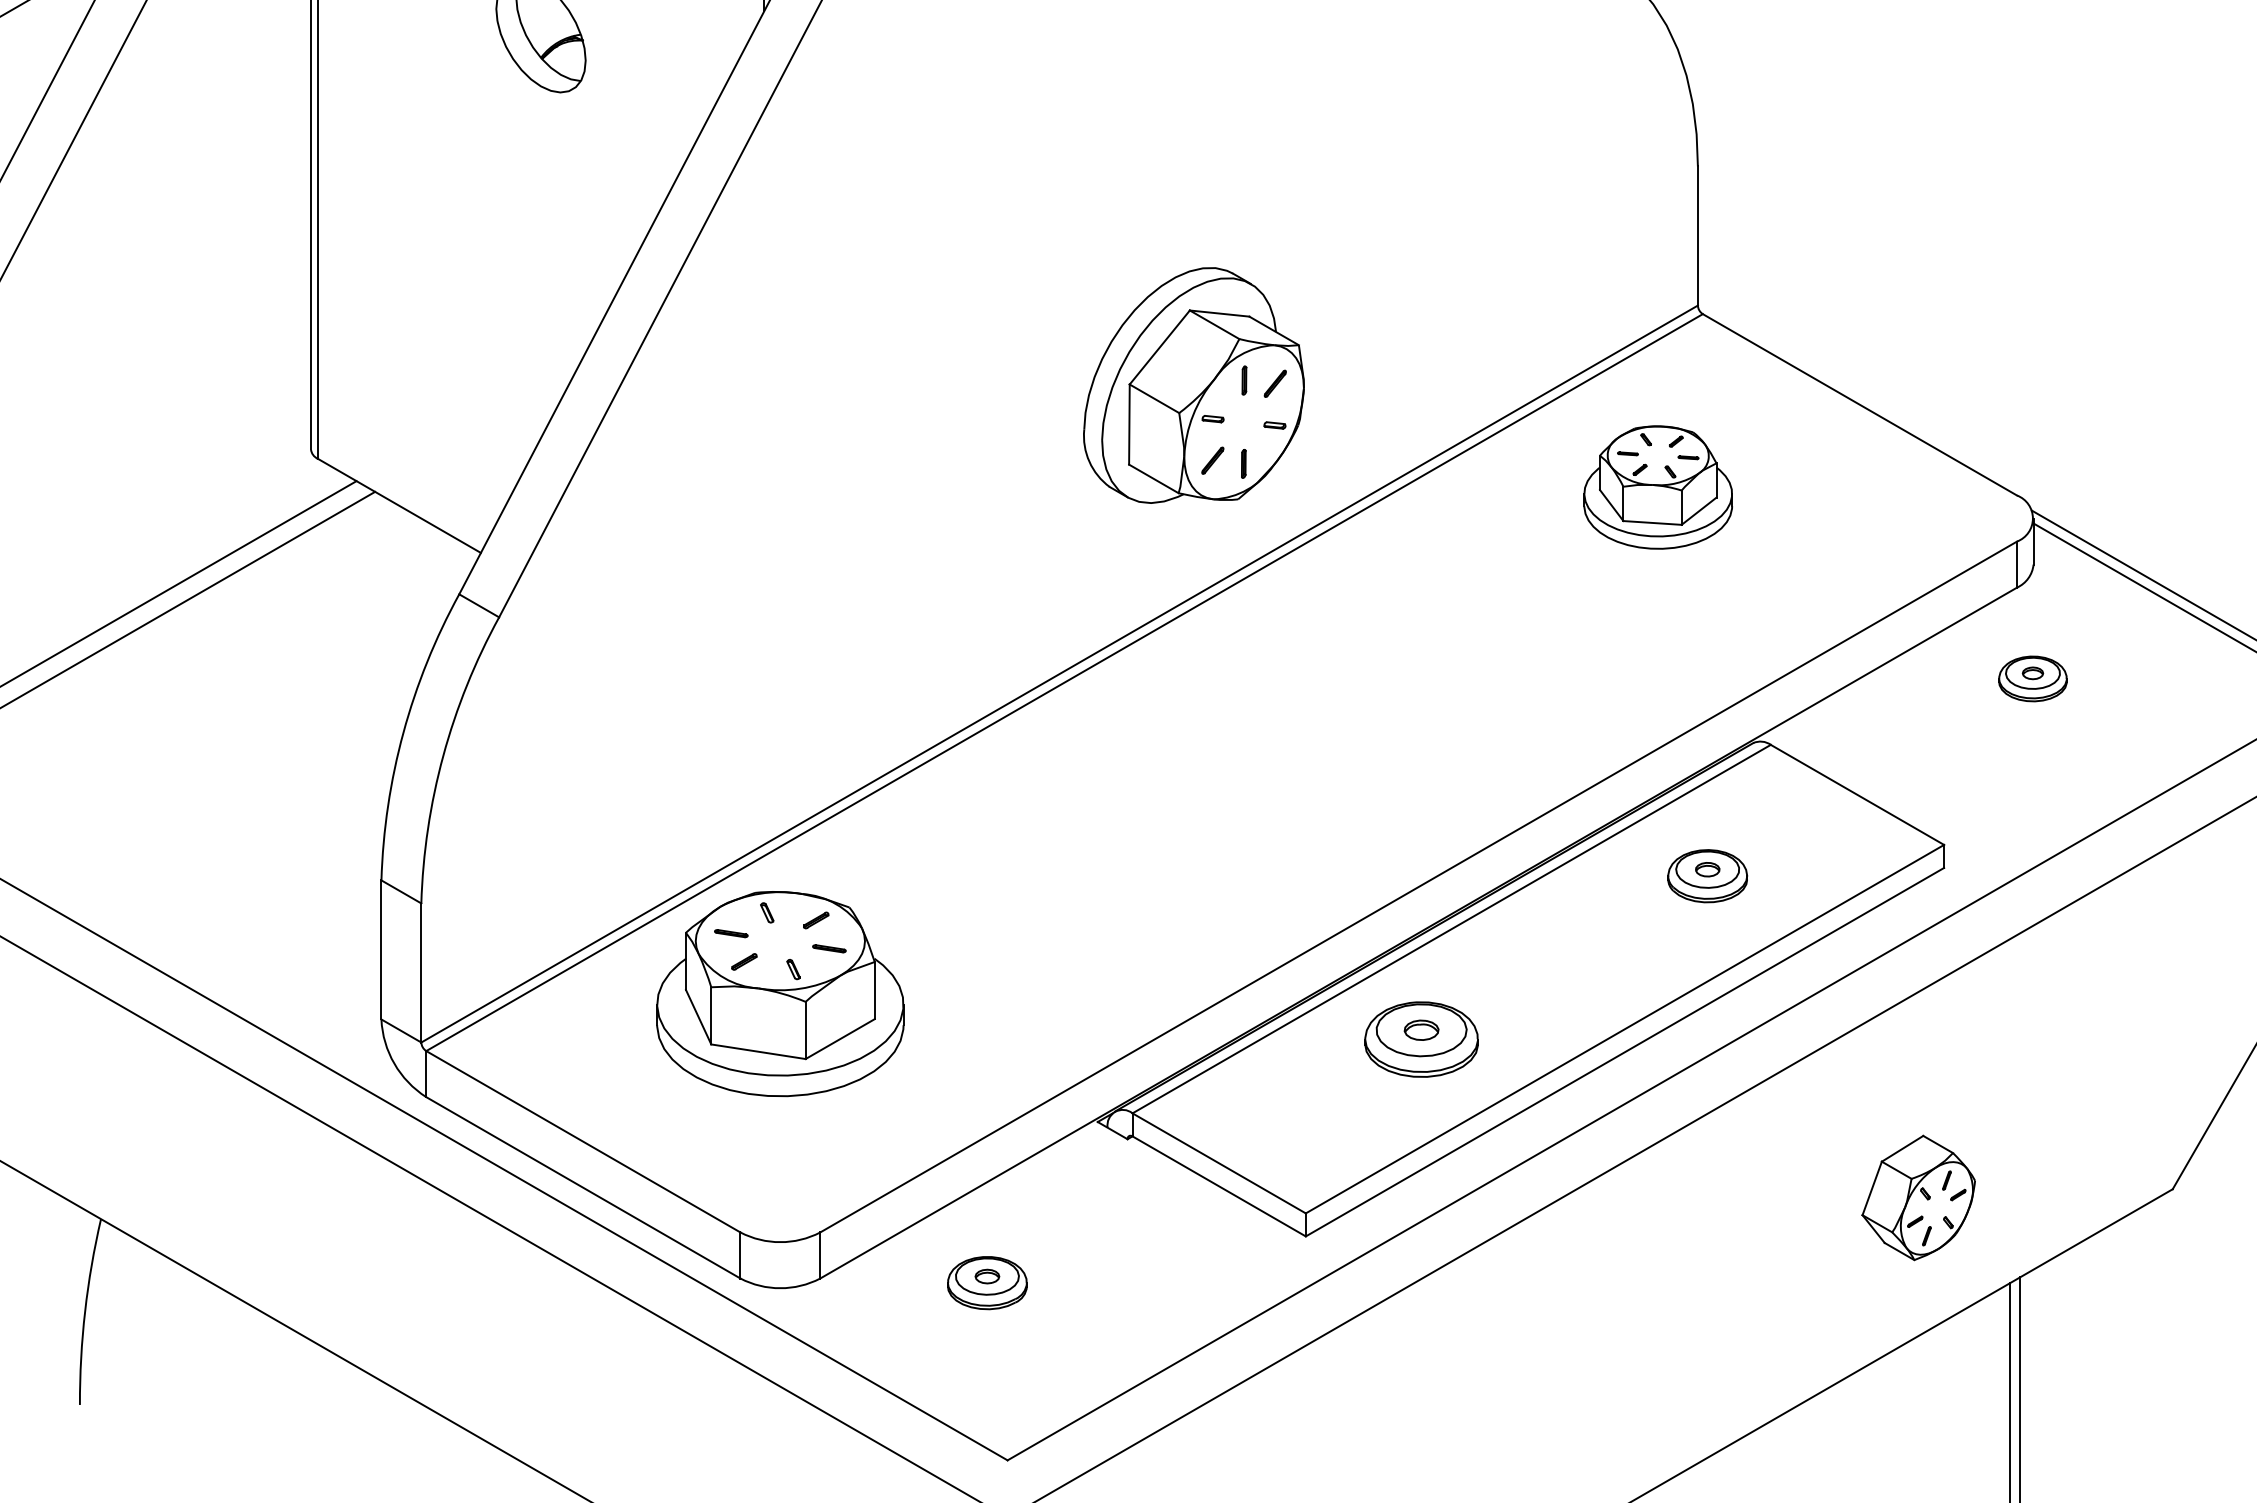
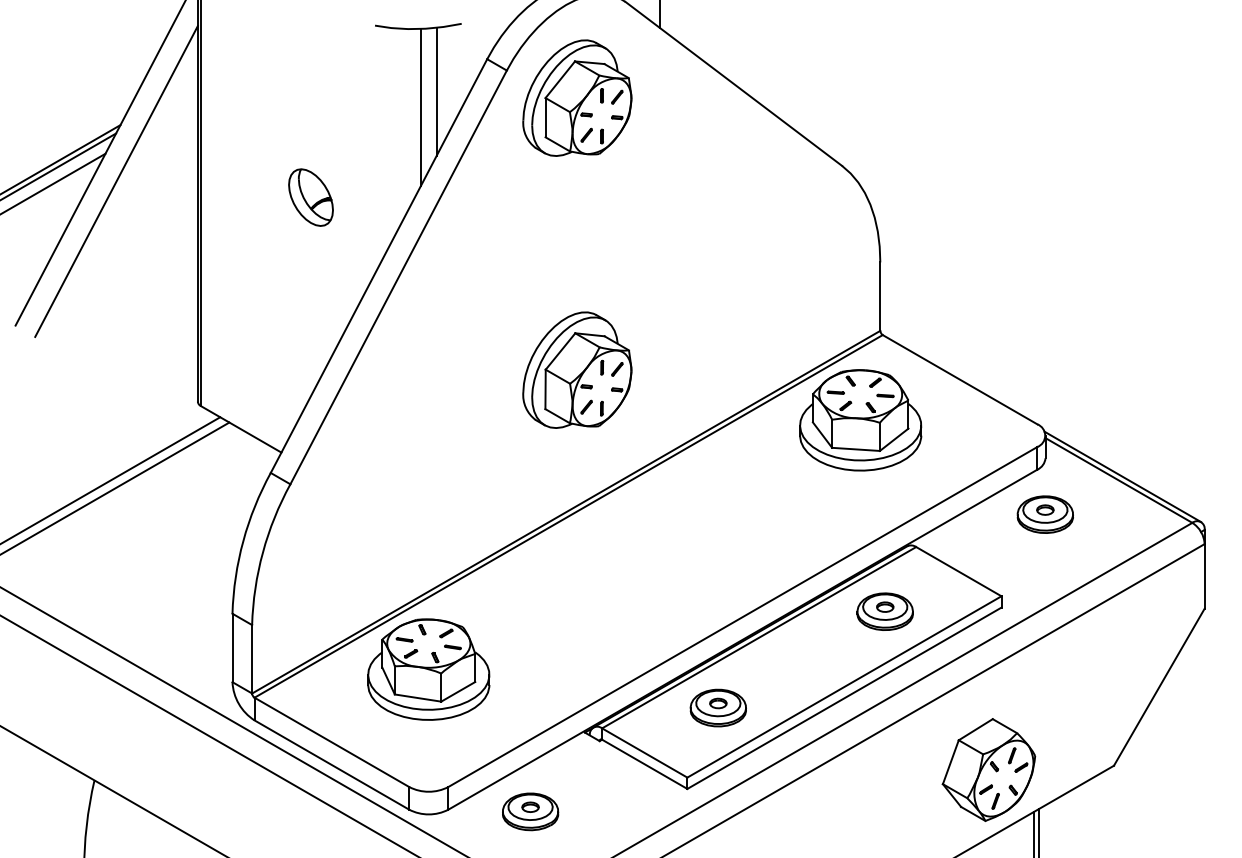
part: (1194, 384) -> (577, 369), moved
part: (1657, 487) -> (860, 420), size x1.67
part: (2031, 678) -> (1044, 514), size x1.67
part: (1706, 875) -> (884, 611), size x1.43
part: (1419, 1038) -> (717, 707), moved
part: (1917, 1196) -> (988, 769), size x1.67
part: (987, 1282) -> (530, 811), size x1.43

